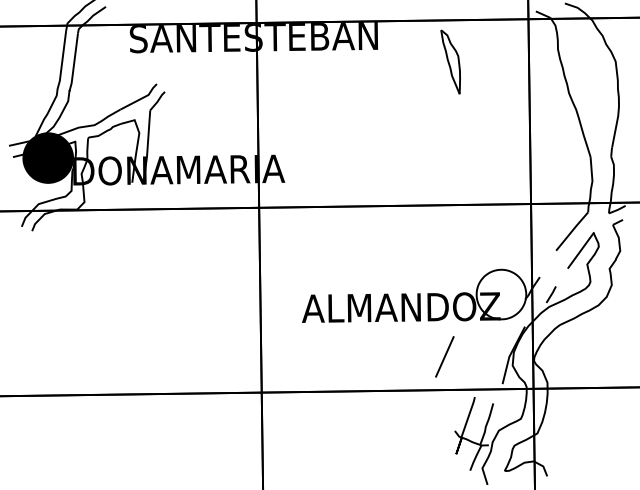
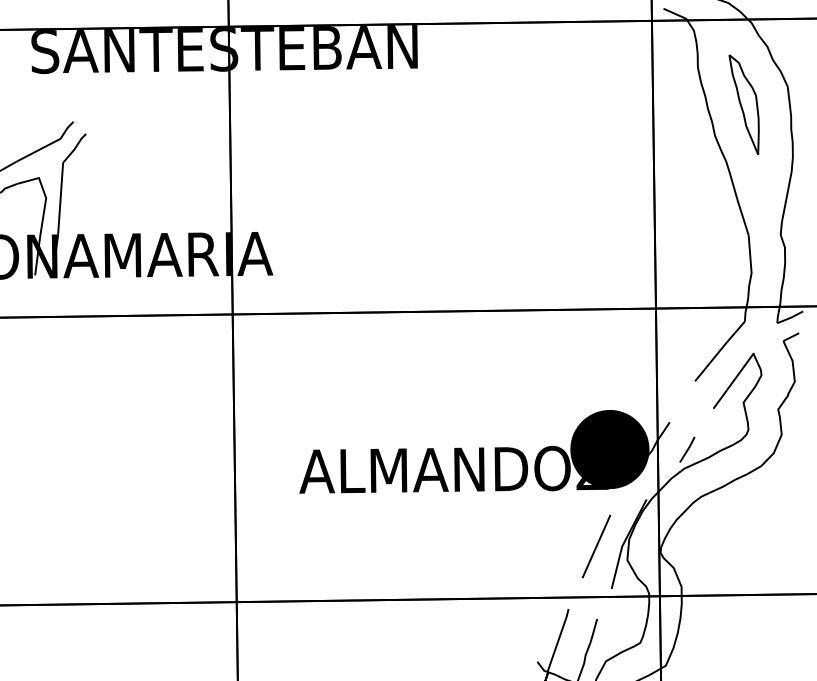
part: (450, 61) -> (743, 103), moved
fill: (501, 294) -> (609, 449), added
line: (444, 356) -> (595, 545), moved

